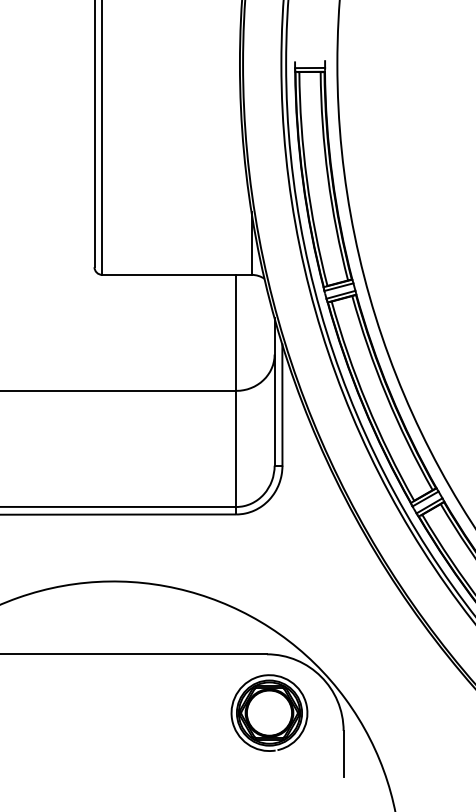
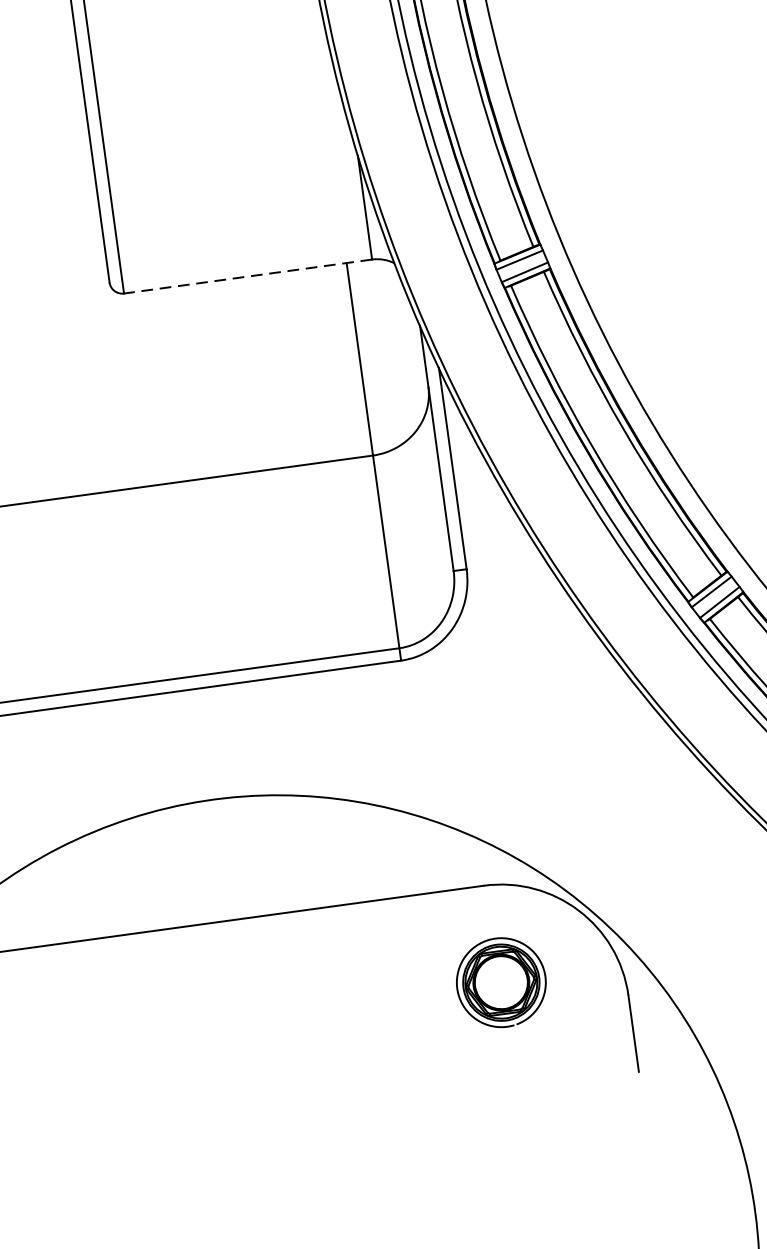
line: (176, 274) -> (247, 276), solid -> dashed
part: (269, 712) -> (501, 981), size x0.7

